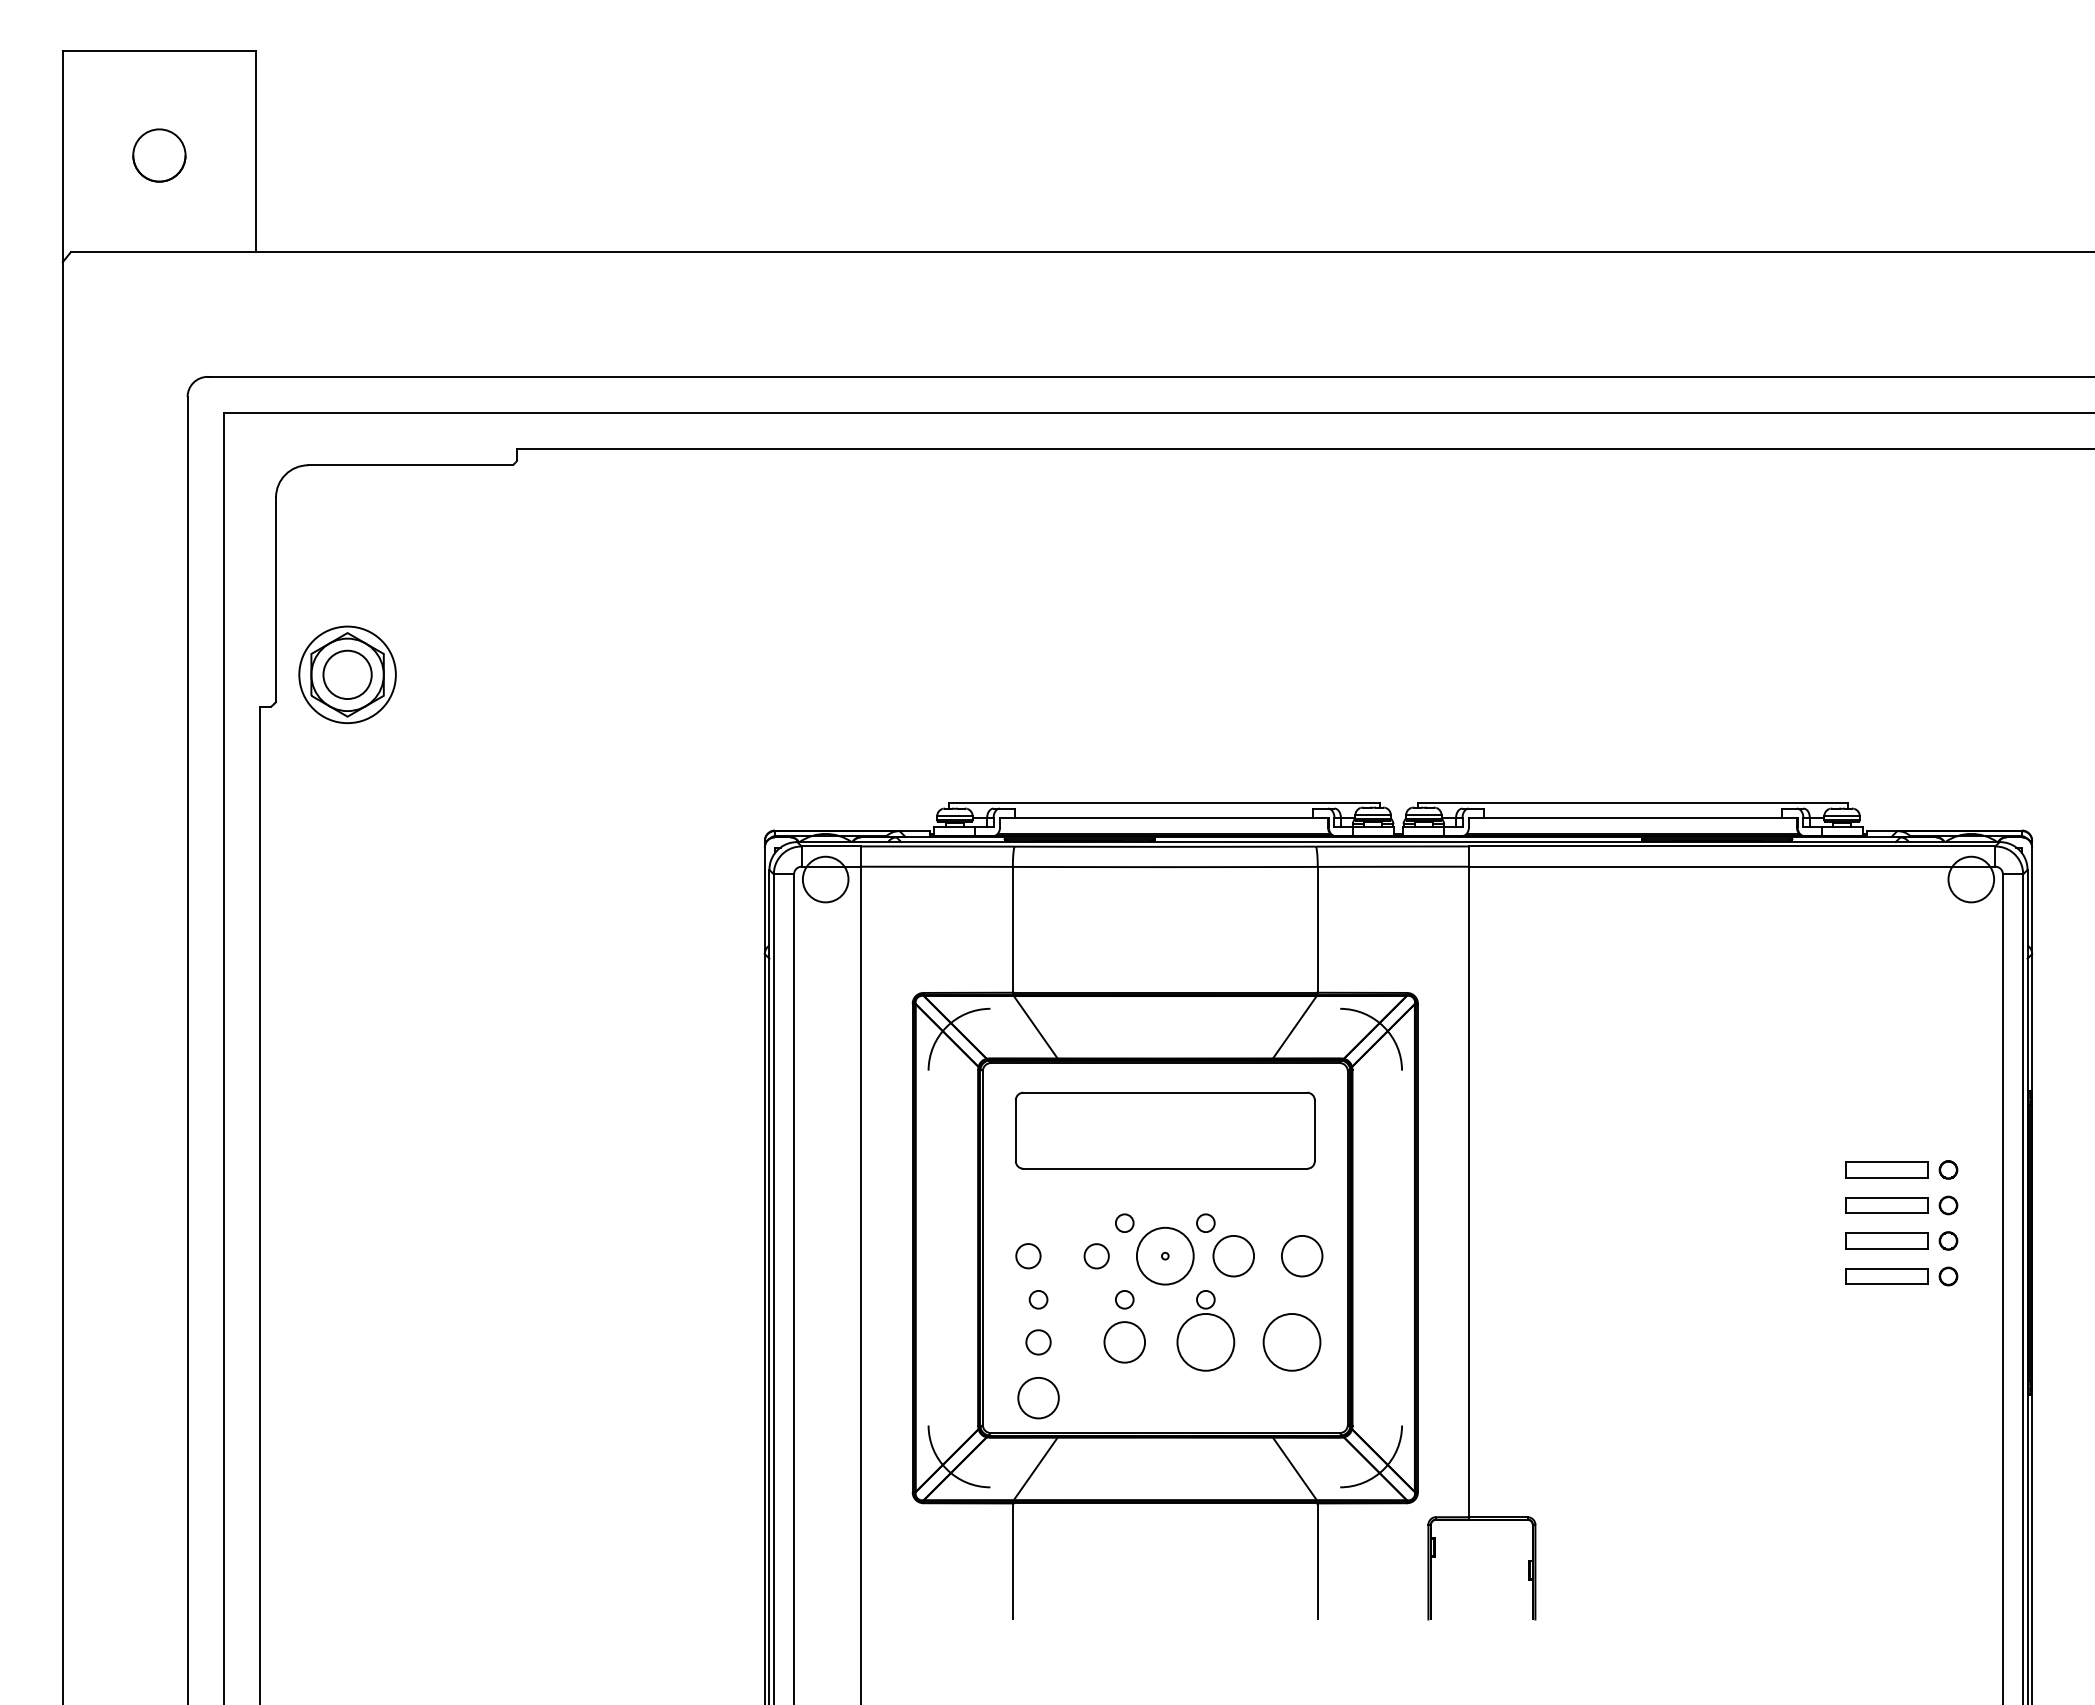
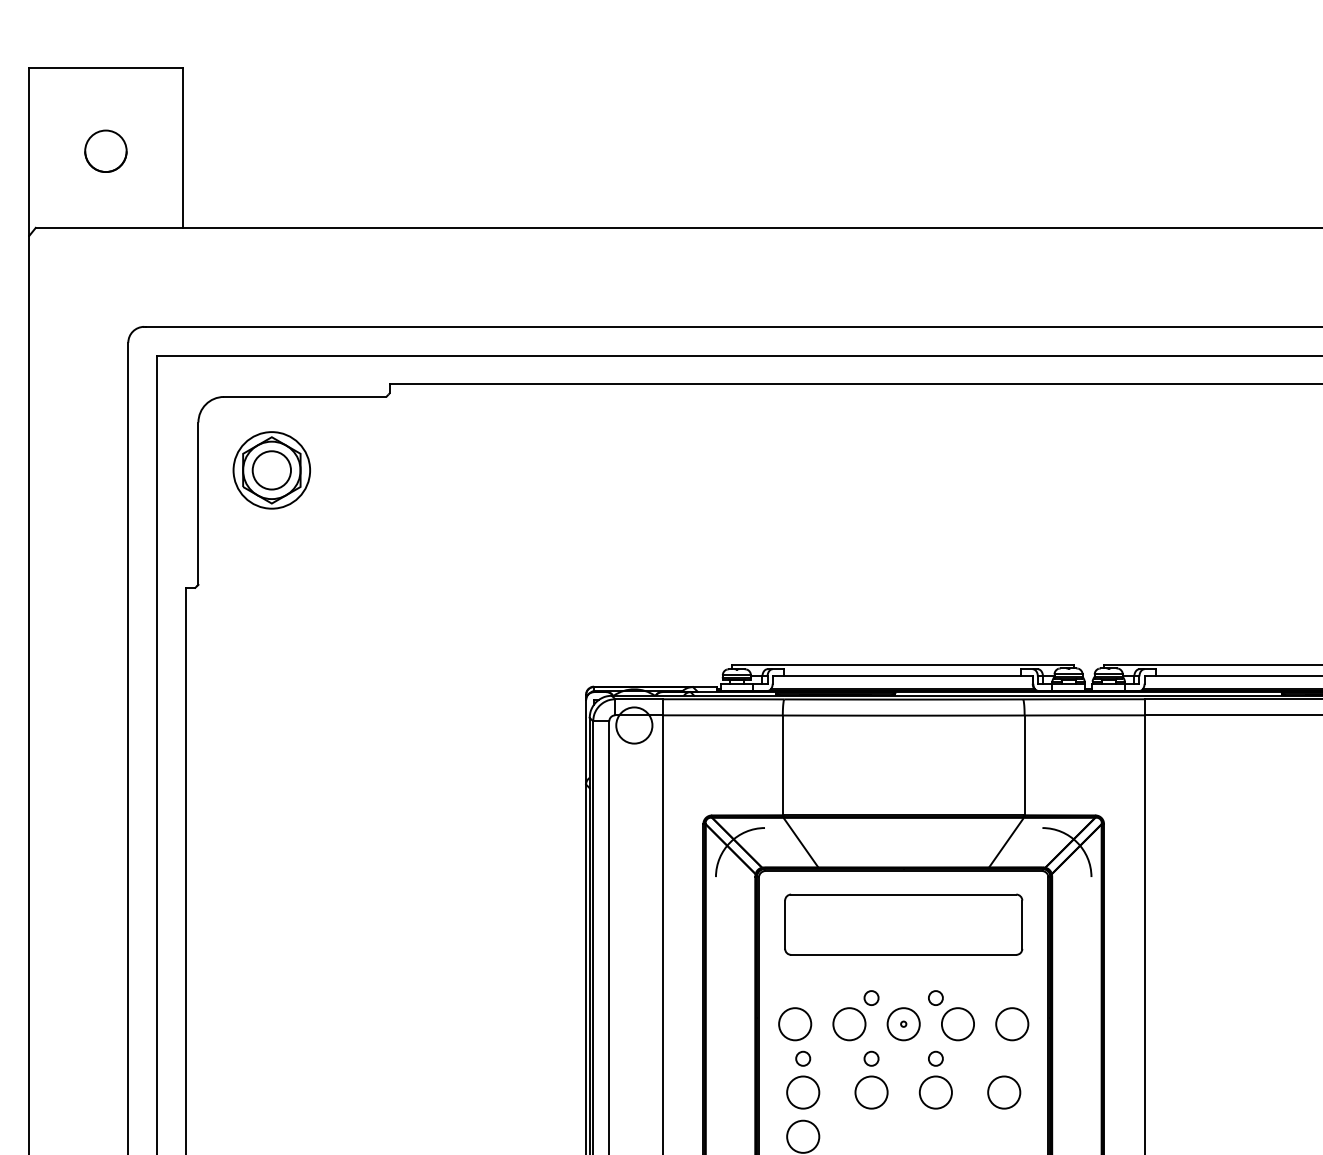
part: (347, 674) -> (271, 470), moved
circle: (1028, 1255) -> (795, 1023), size x1.67
circle: (1165, 1255) -> (903, 1023), size x0.71
circle: (1096, 1256) -> (849, 1024), size x1.67
circle: (1038, 1342) -> (803, 1092), size x1.67
circle: (1205, 1342) -> (935, 1092), size x0.71
circle: (1291, 1342) -> (1003, 1092), size x0.71

